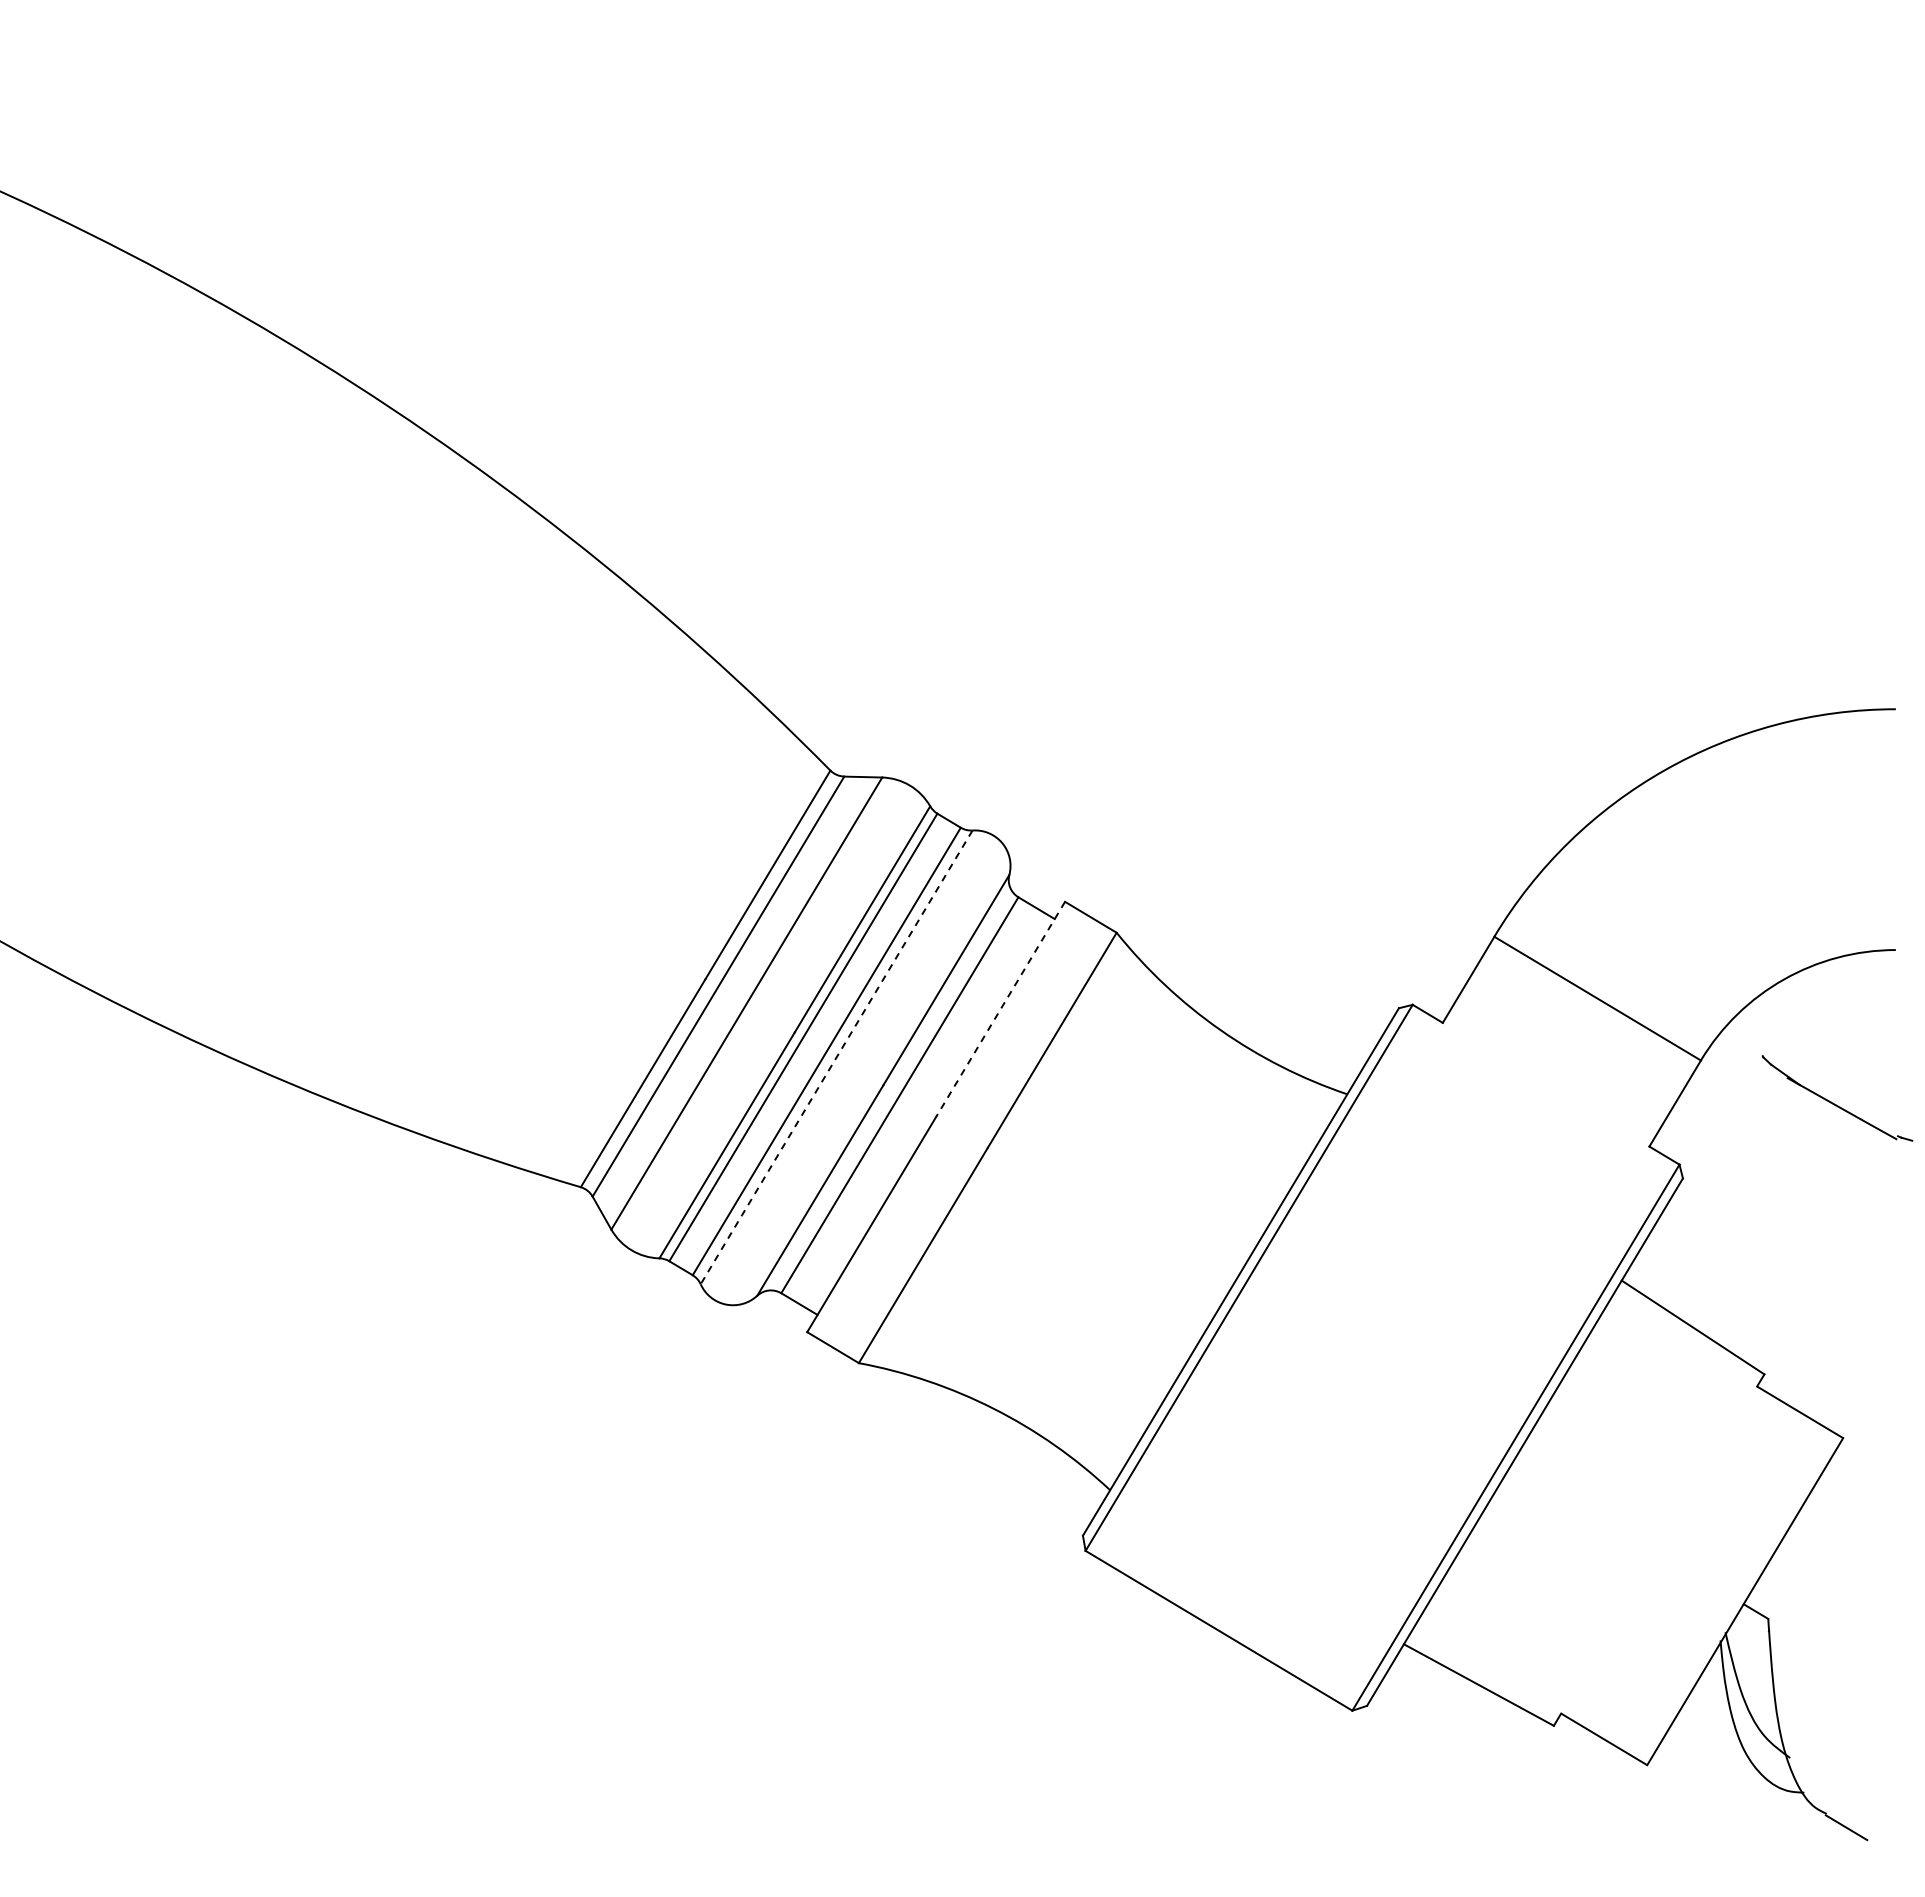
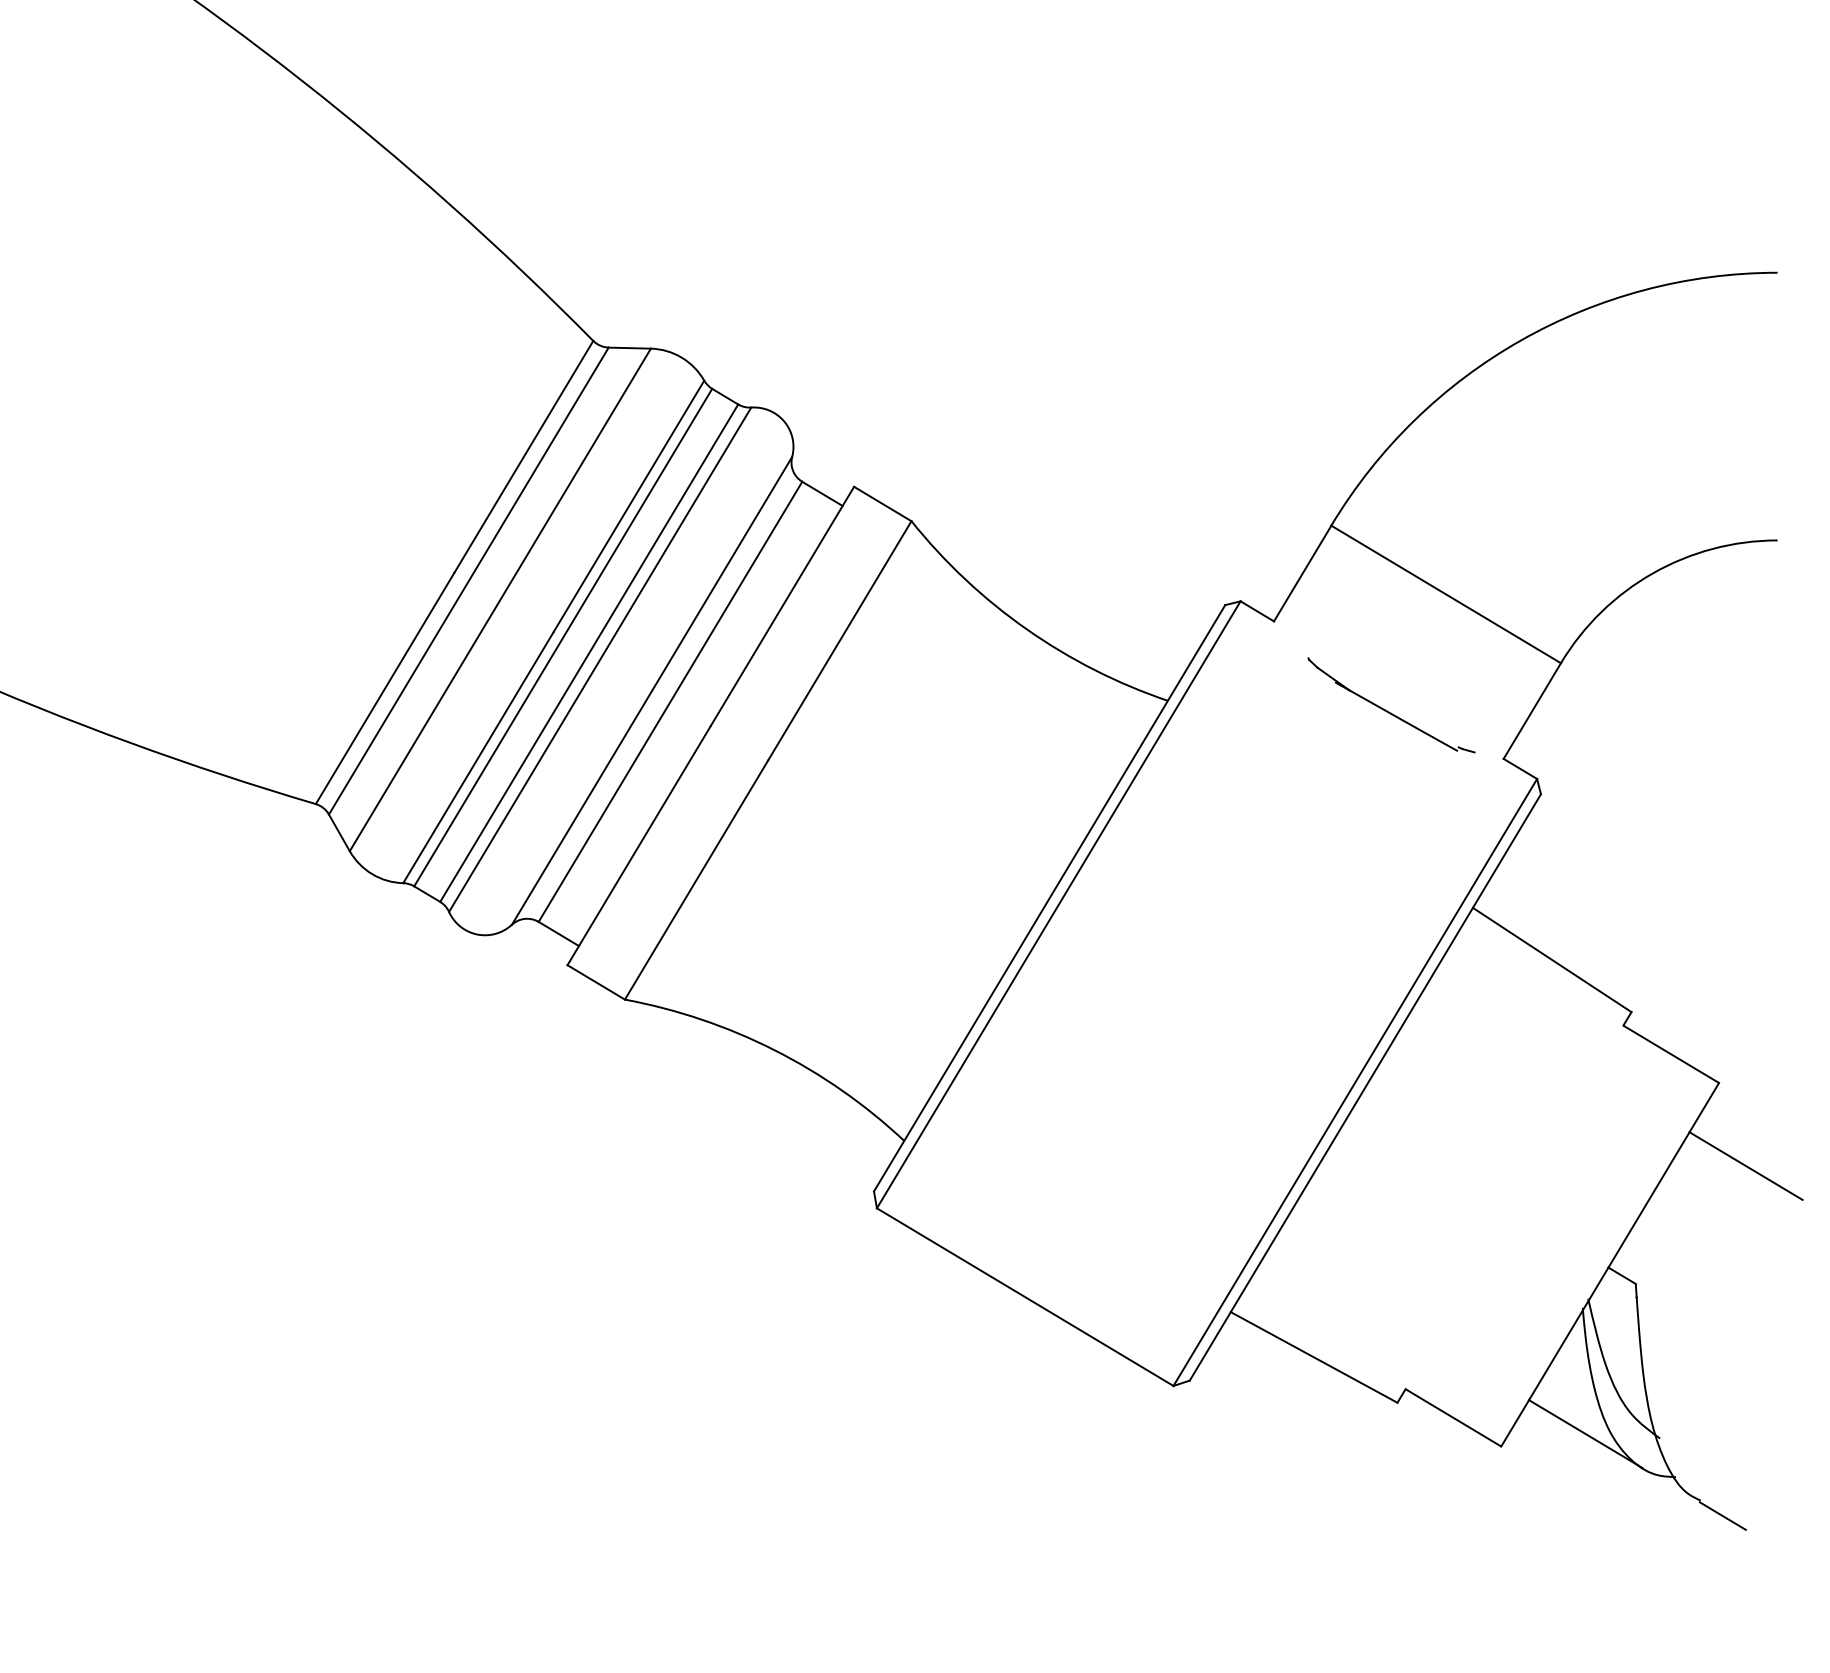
line: (1000, 1009) -> (782, 606), dashed -> solid
line: (836, 1057) -> (600, 659), dashed -> solid
part: (1837, 1098) -> (1391, 705), moved
line: (1867, 1512) -> (1746, 1165), added
line: (1723, 1753) -> (1586, 1433), added

